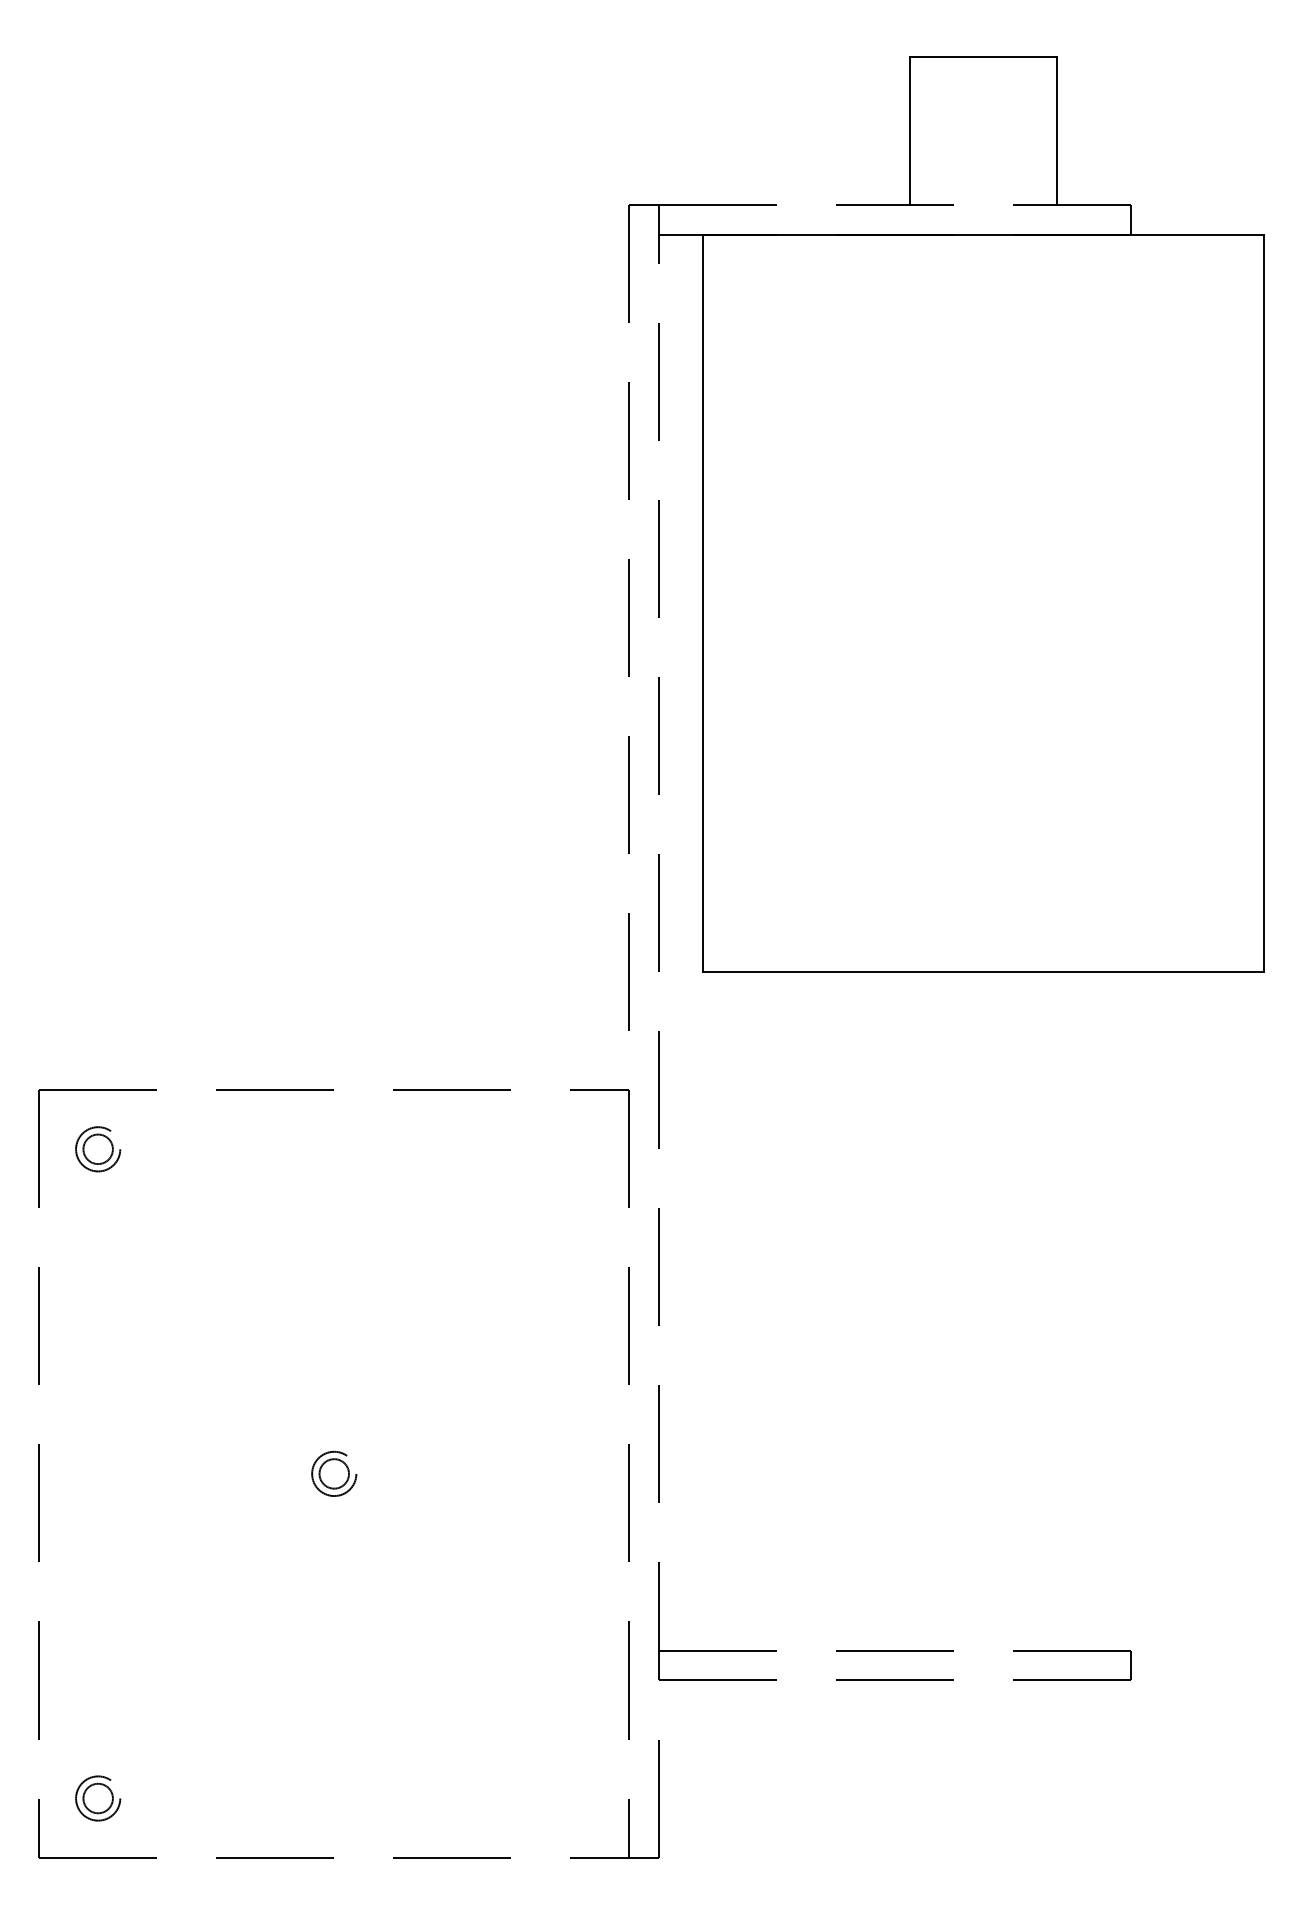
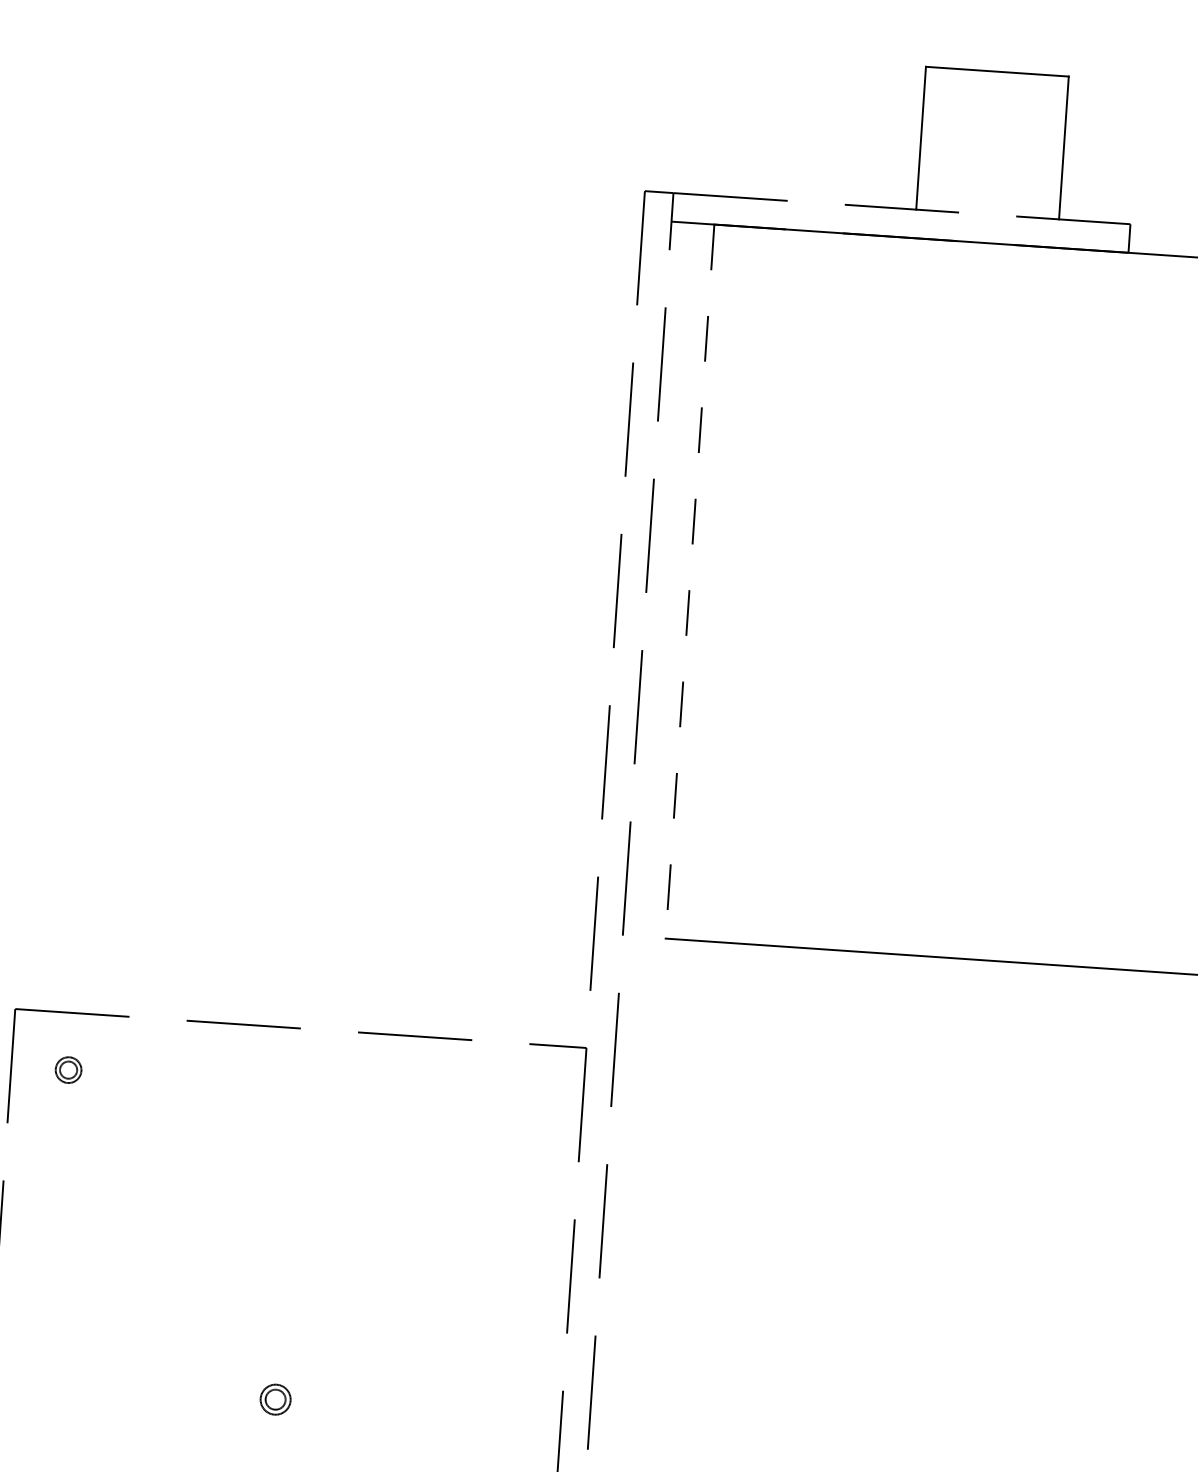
line: (703, 603) -> (690, 581), solid -> dashed
part: (98, 1149) -> (68, 1070), size x0.6
part: (334, 1473) -> (275, 1399), size x0.7

